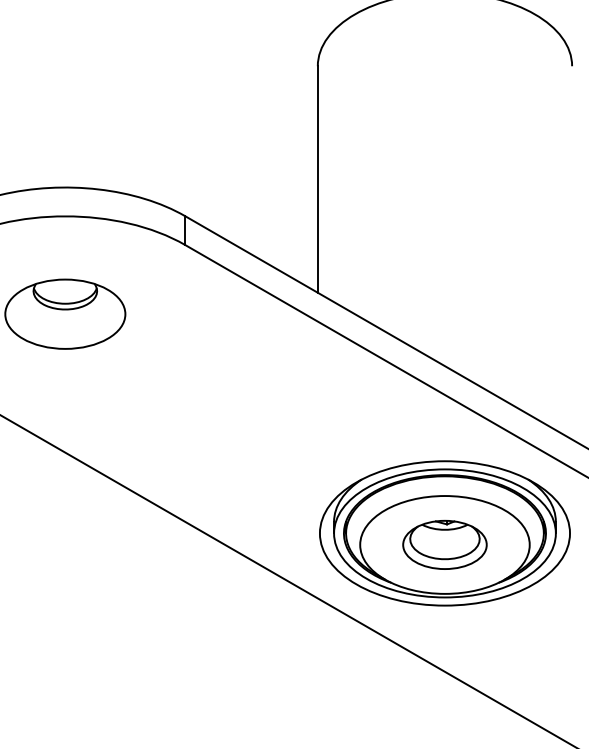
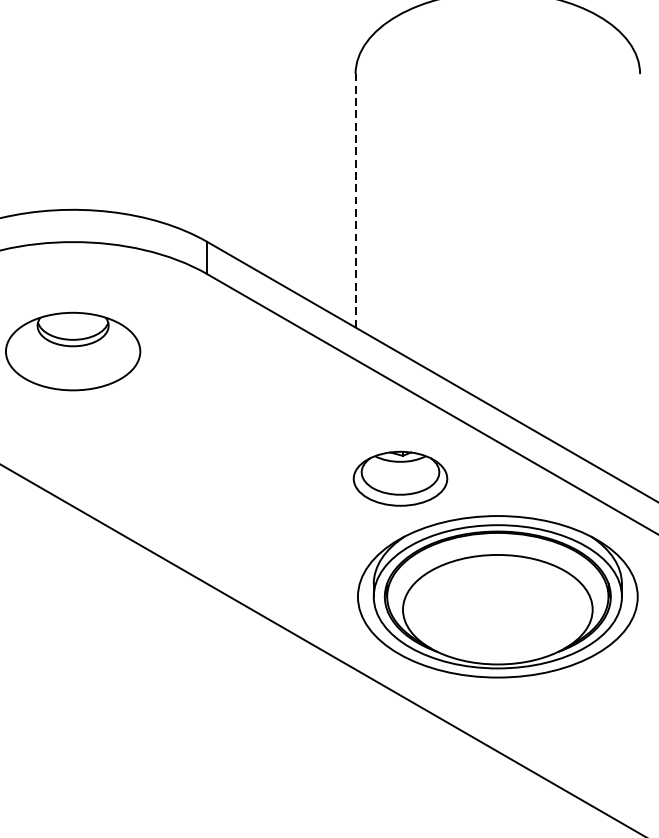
line: (317, 179) -> (355, 200), solid -> dashed
part: (444, 544) -> (399, 478), moved

